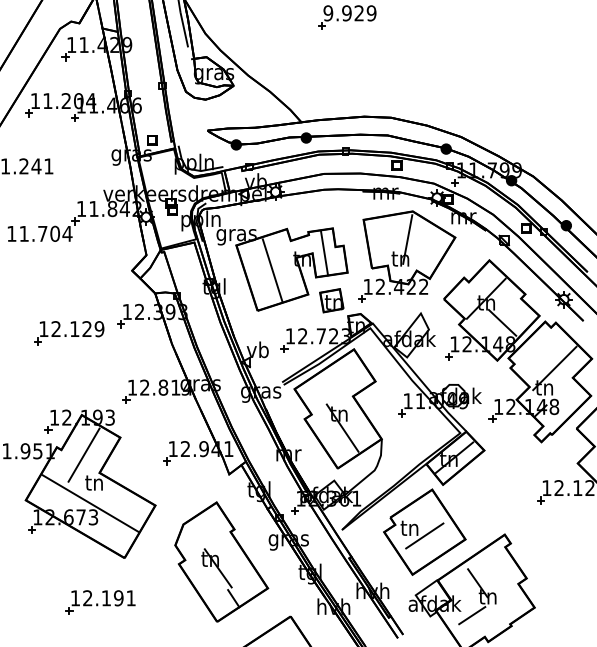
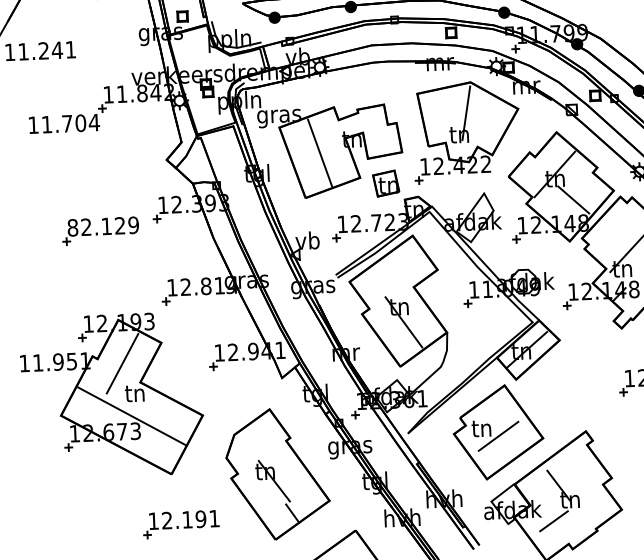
line: (324, 253) -> (376, 132), removed
text: (43, 329) -> (72, 228), 12.129 -> 82.129
part: (100, 602) -> (181, 524), moved

